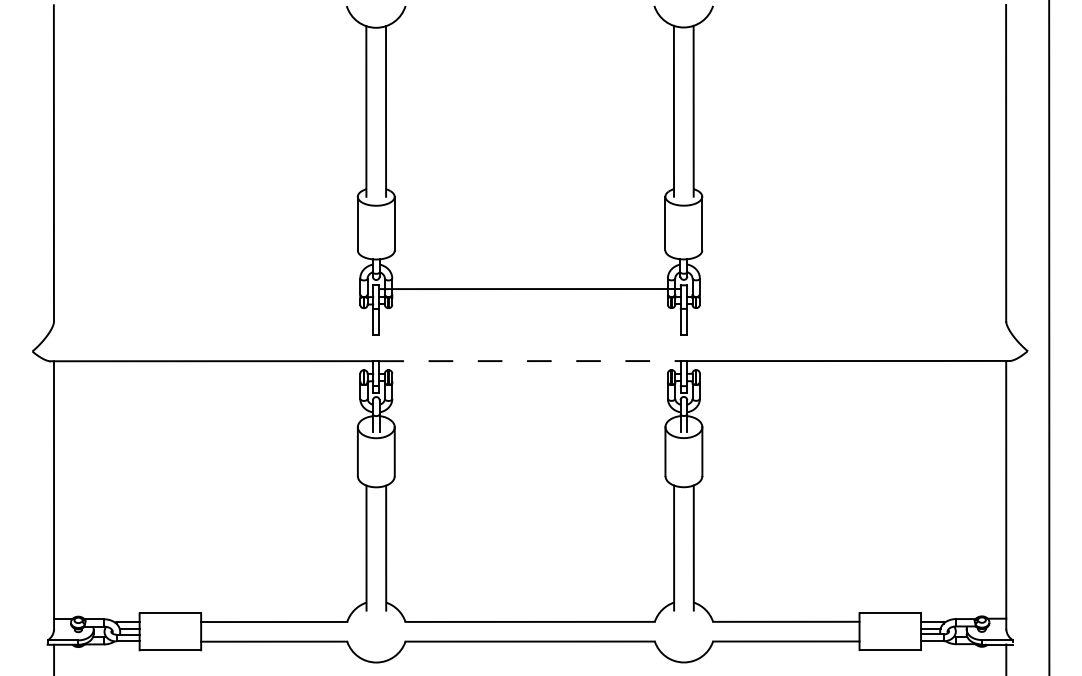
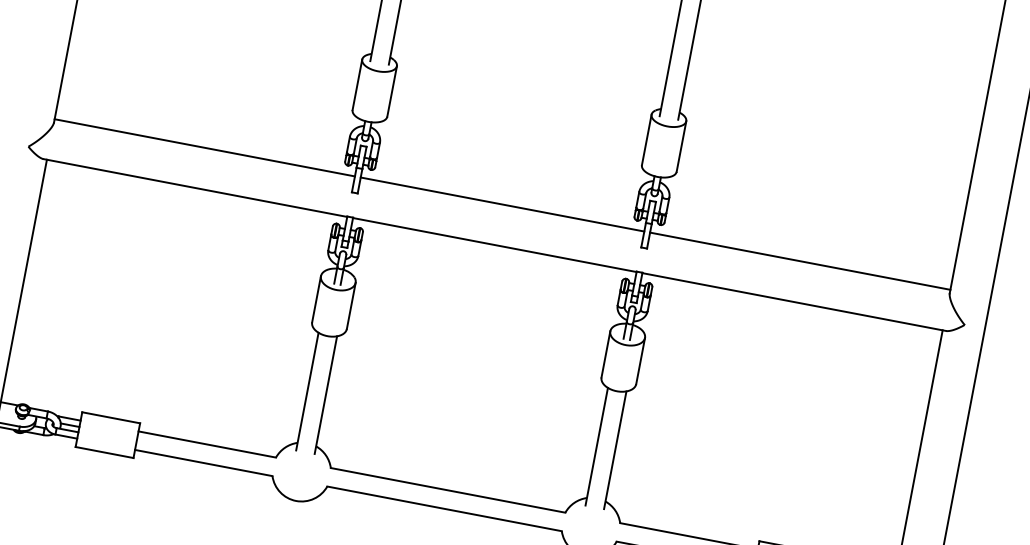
line: (529, 289) -> (501, 204), moved
line: (846, 317) -> (800, 260), added
line: (213, 318) -> (204, 148), added
line: (530, 361) -> (495, 245), dashed -> solid

